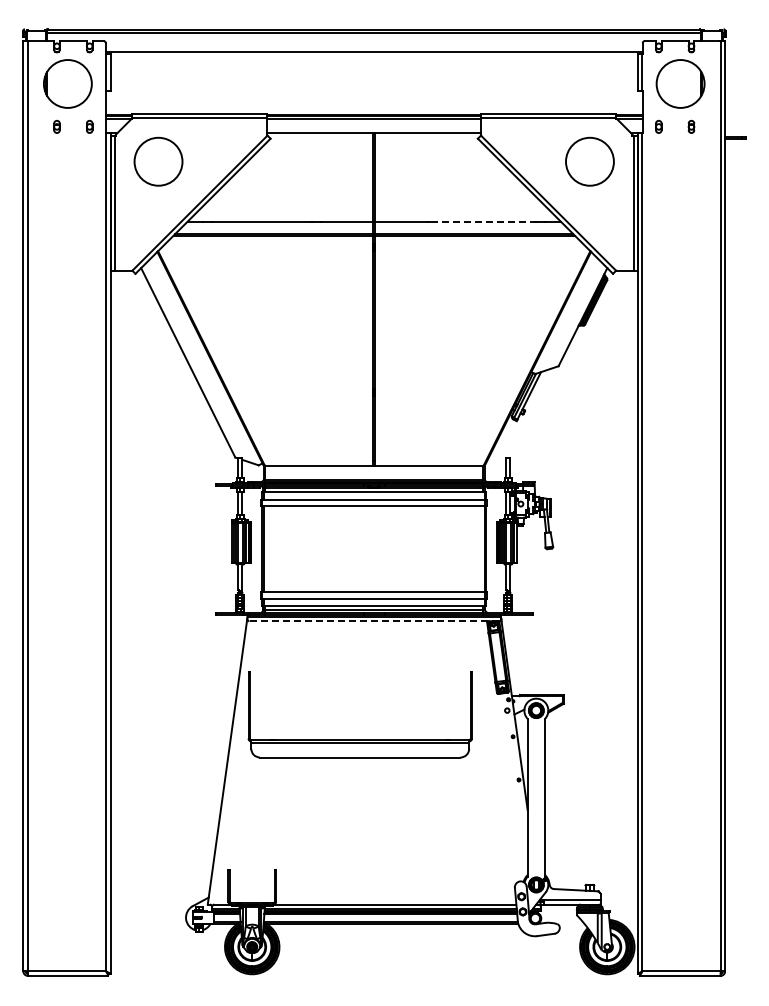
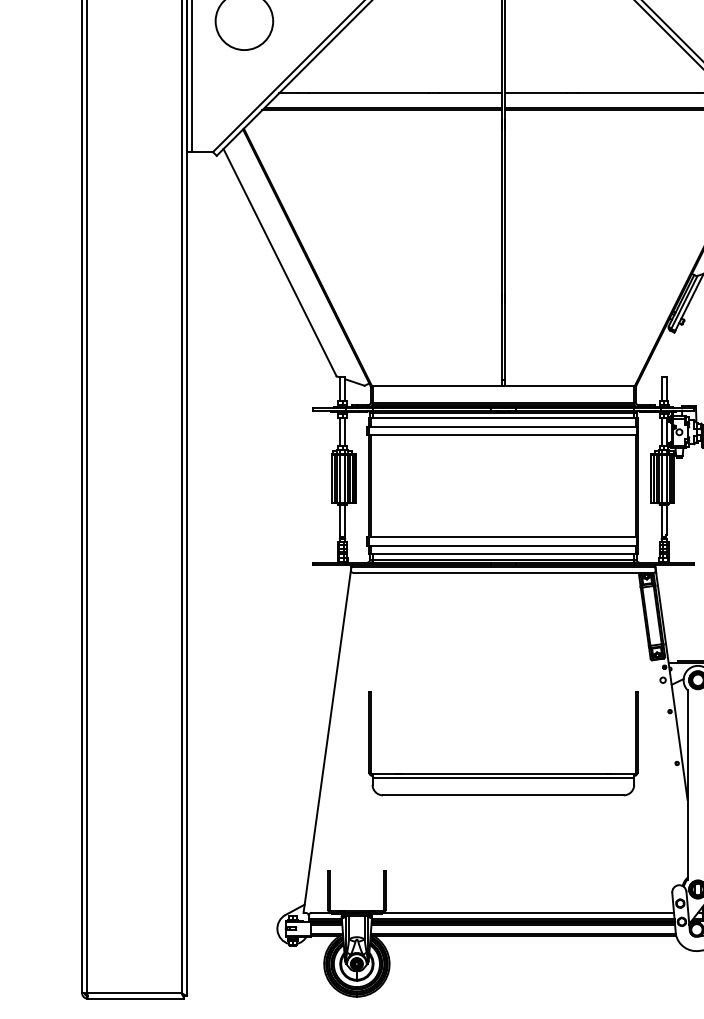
line: (485, 221) -> (636, 93), dashed -> solid
line: (374, 621) -> (503, 573), dashed -> solid
part: (359, 739) -> (502, 773), moved

